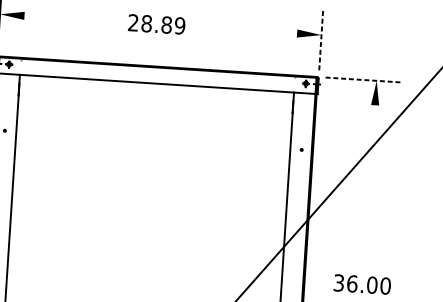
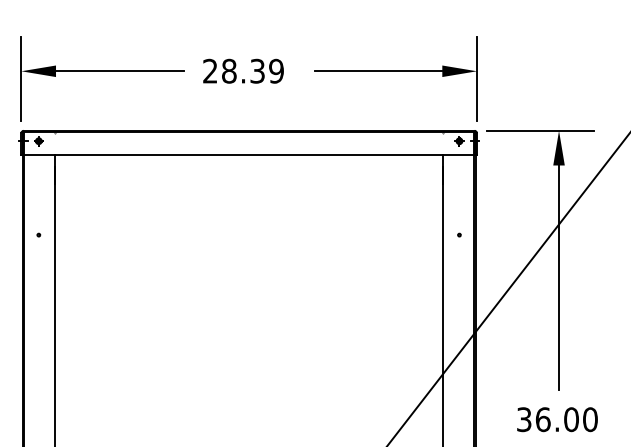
line: (69, 18) -> (119, 71), added
text: (166, 25) -> (257, 71), 28.89 -> 28.39
line: (252, 30) -> (378, 71), added
line: (320, 40) -> (476, 78), dashed -> solid
line: (363, 79) -> (540, 130), dashed -> solid
line: (370, 184) -> (559, 277), added

